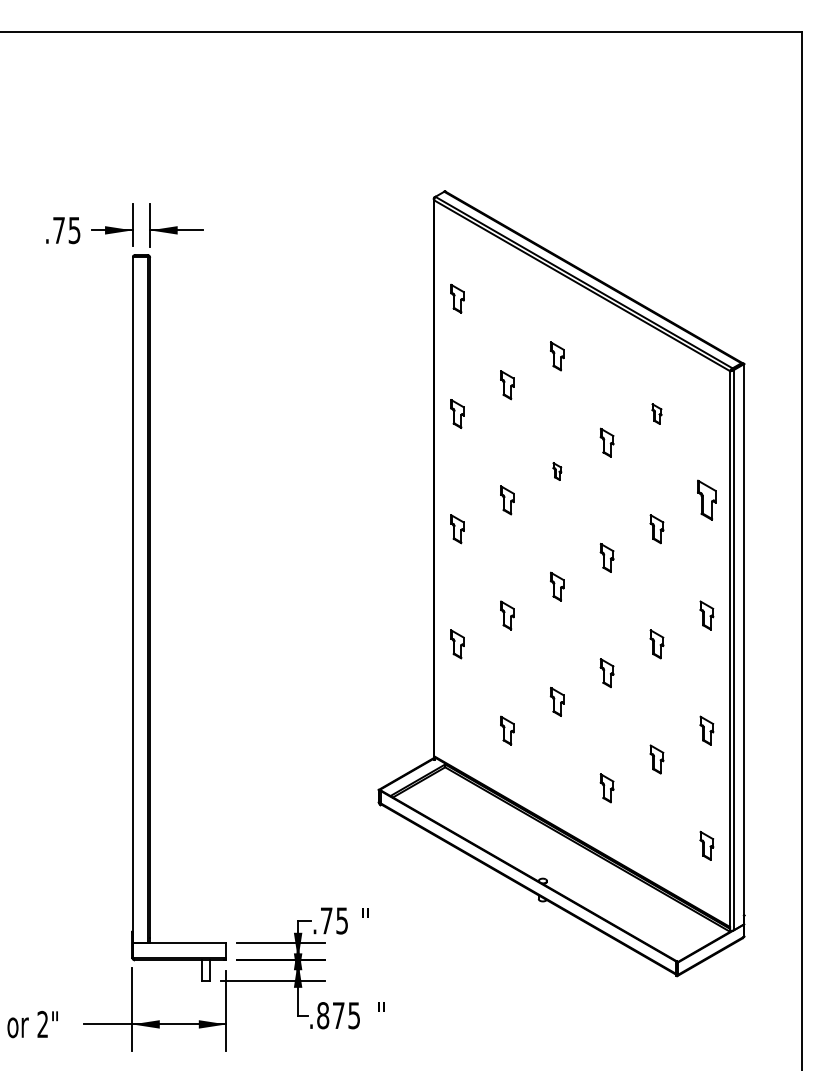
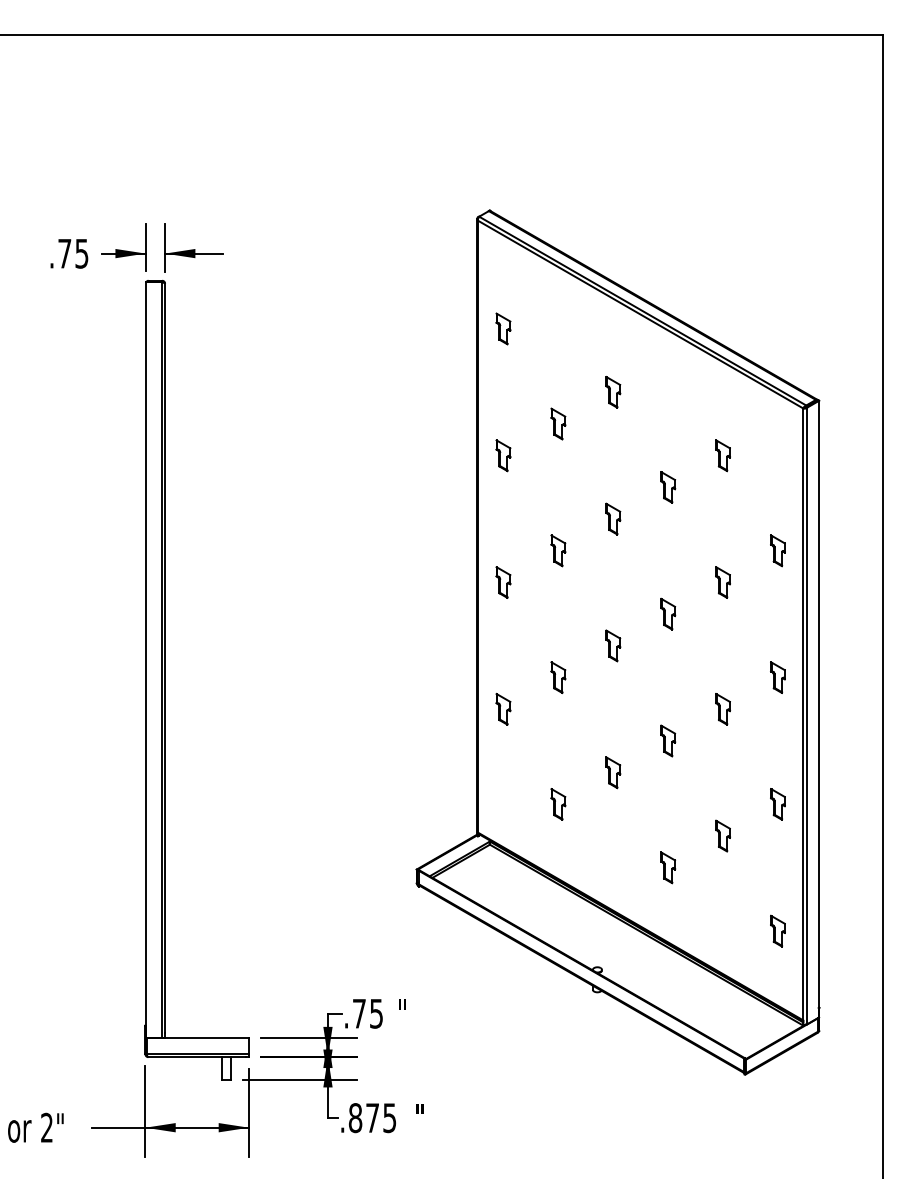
part: (656, 413) -> (722, 455), size x1.43
part: (557, 471) -> (613, 518), size x1.67
part: (706, 500) -> (777, 550), size x0.71

